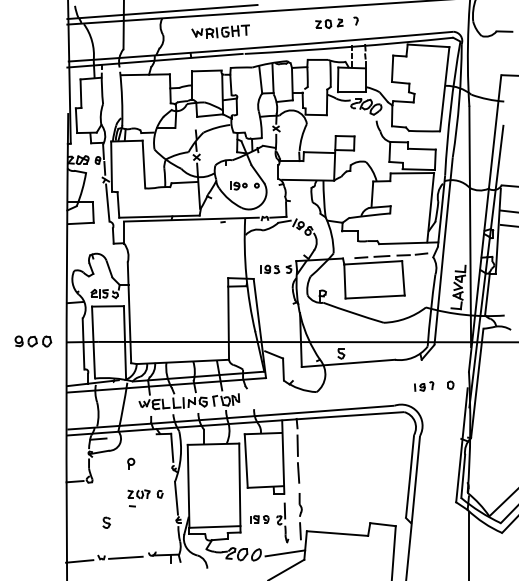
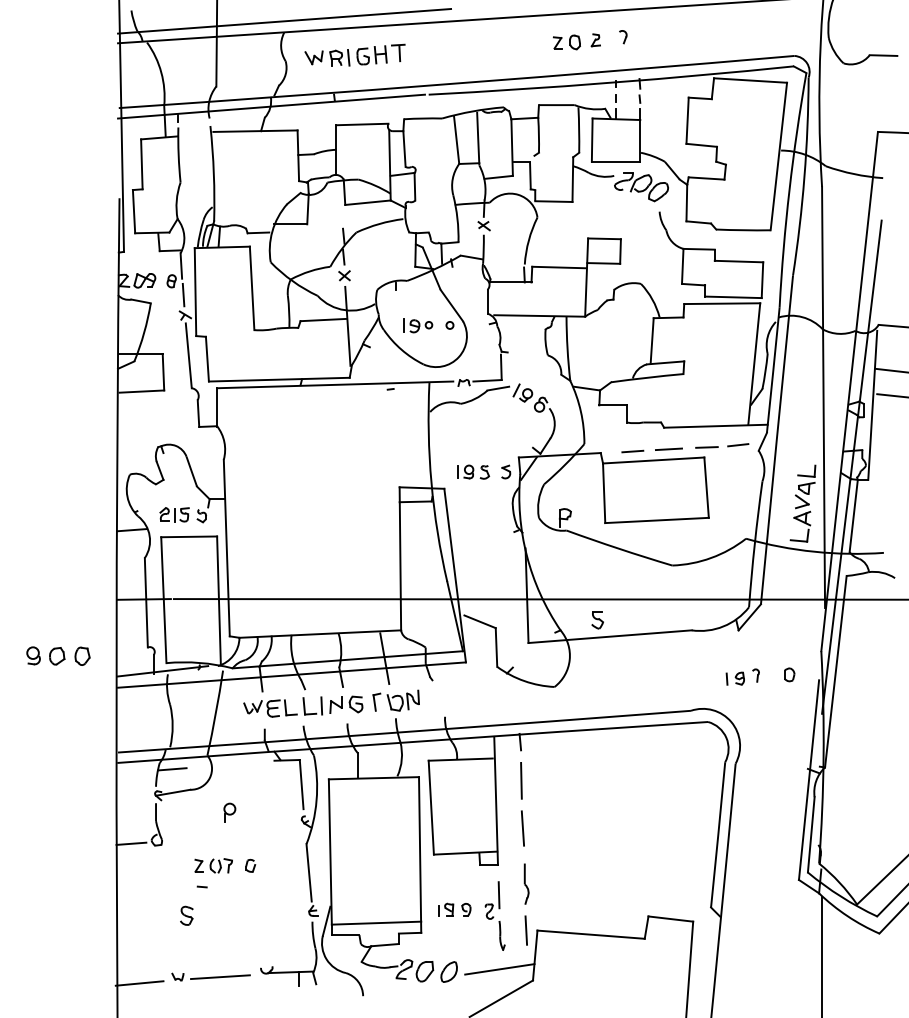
part: (220, 31) -> (354, 55), moved
part: (33, 341) -> (58, 656), moved
part: (145, 498) -> (225, 873), moved

